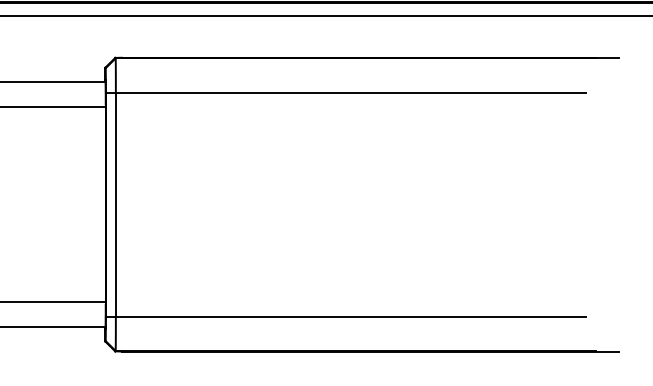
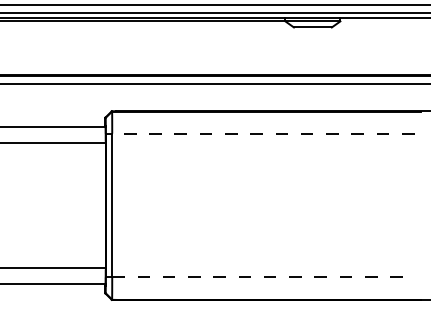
line: (349, 92) -> (262, 133), solid -> dashed
line: (351, 316) -> (263, 277), solid -> dashed

